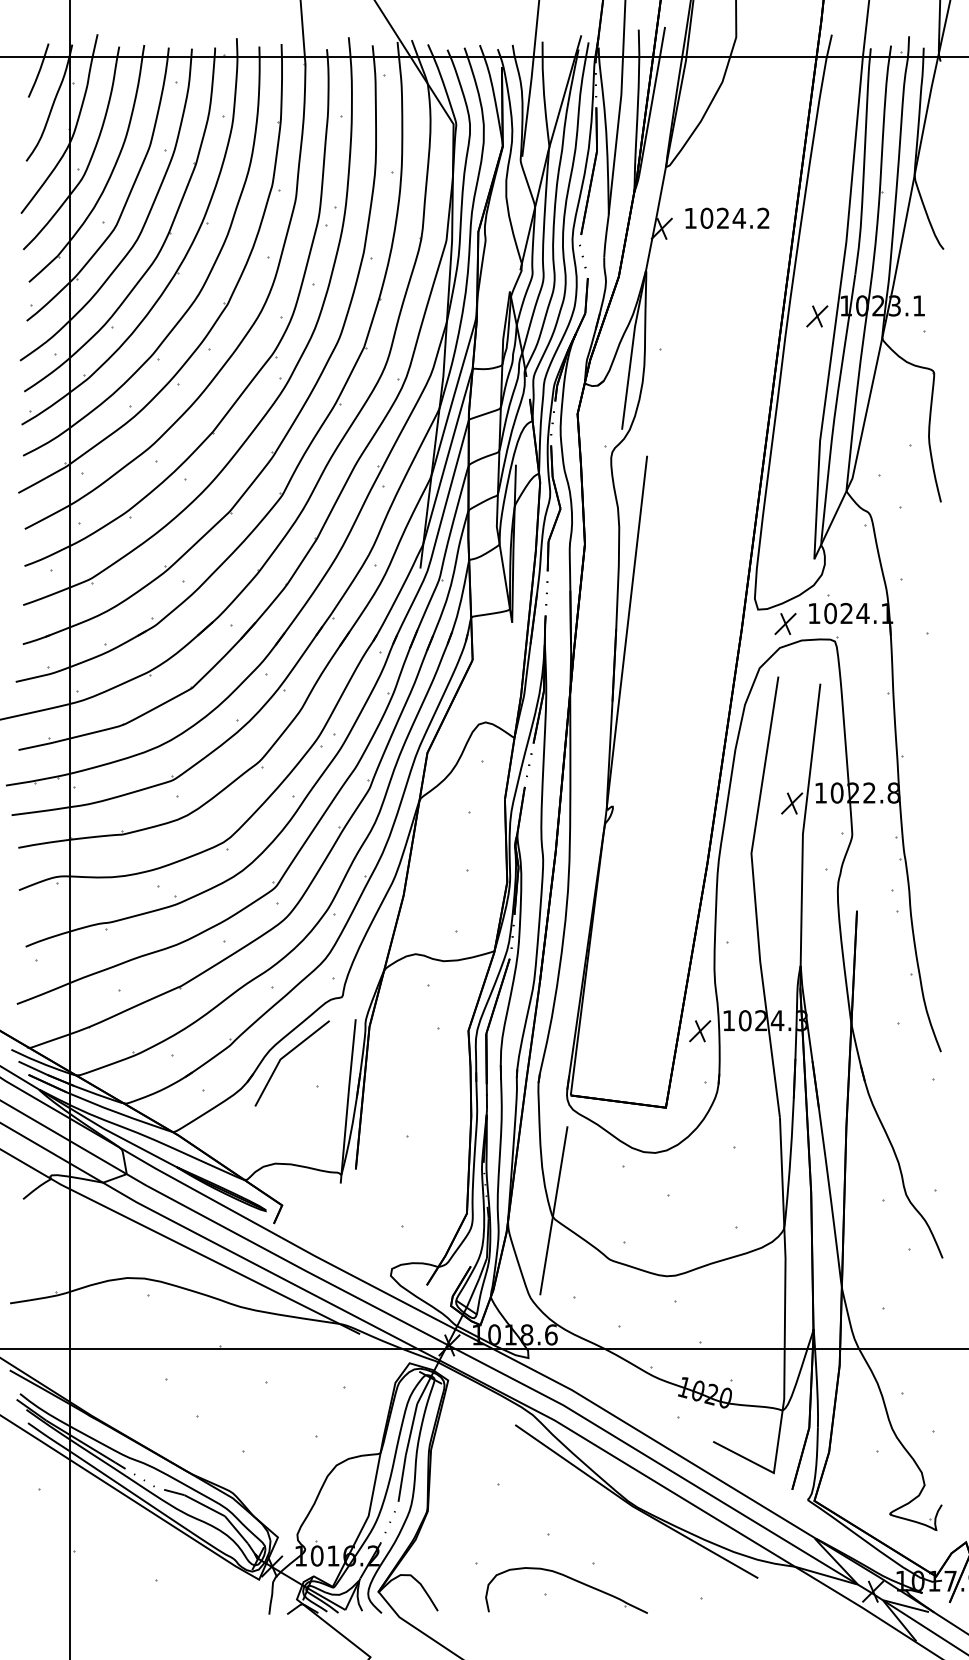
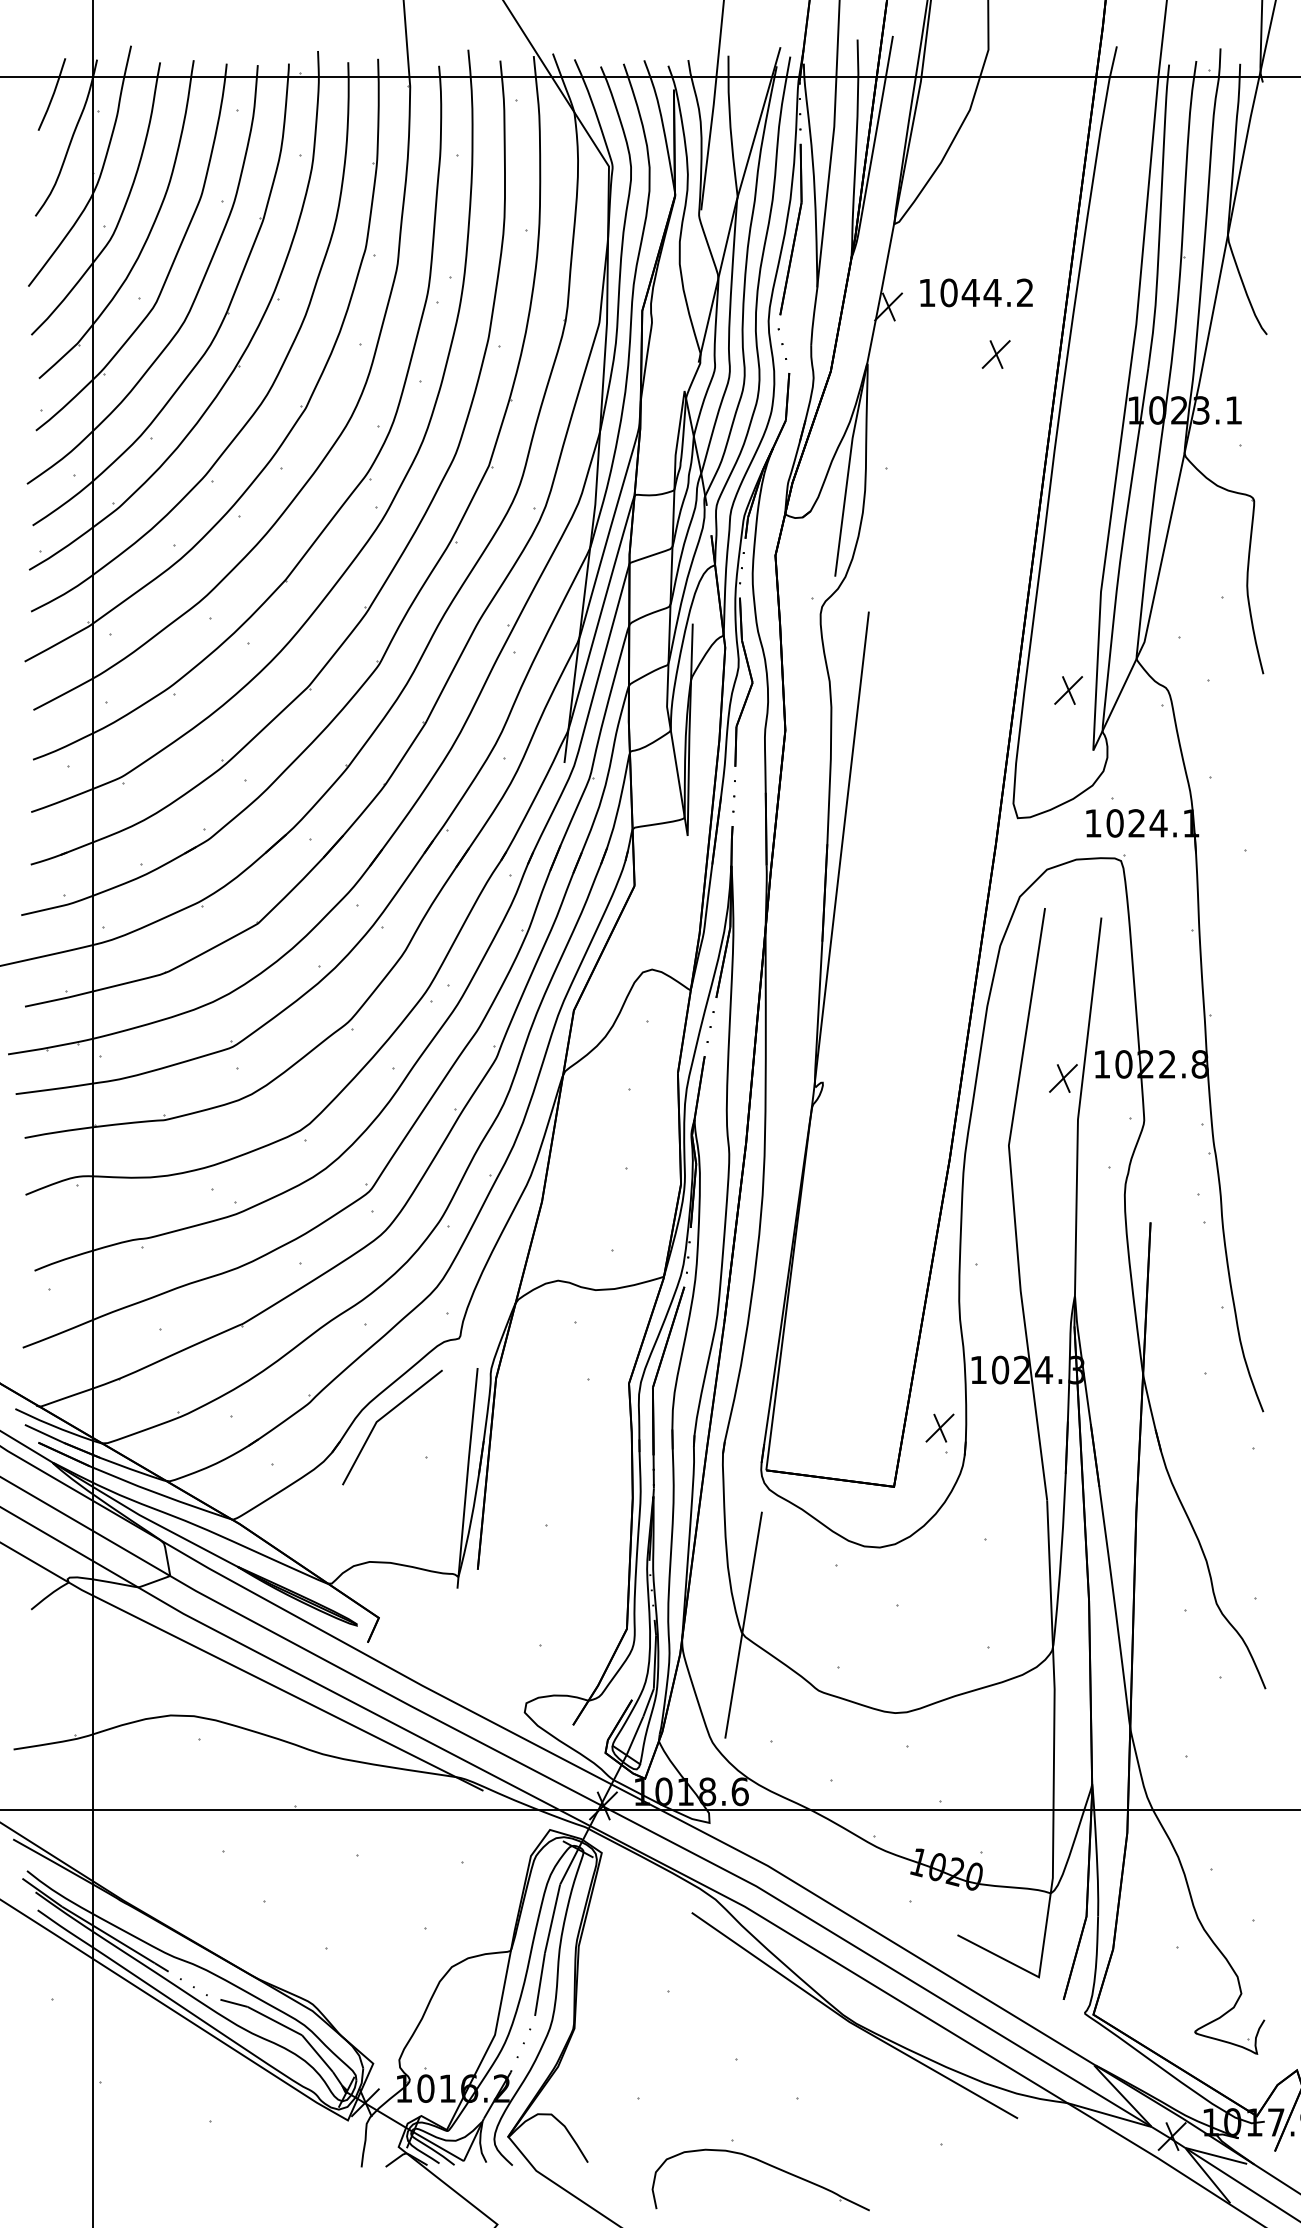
text: (722, 218) -> (970, 292), 1024.2 -> 1044.2
part: (816, 316) -> (995, 354), moved
part: (785, 624) -> (1068, 690), moved
part: (699, 1030) -> (939, 1427), moved
part: (571, 1579) -> (767, 2165), moved

